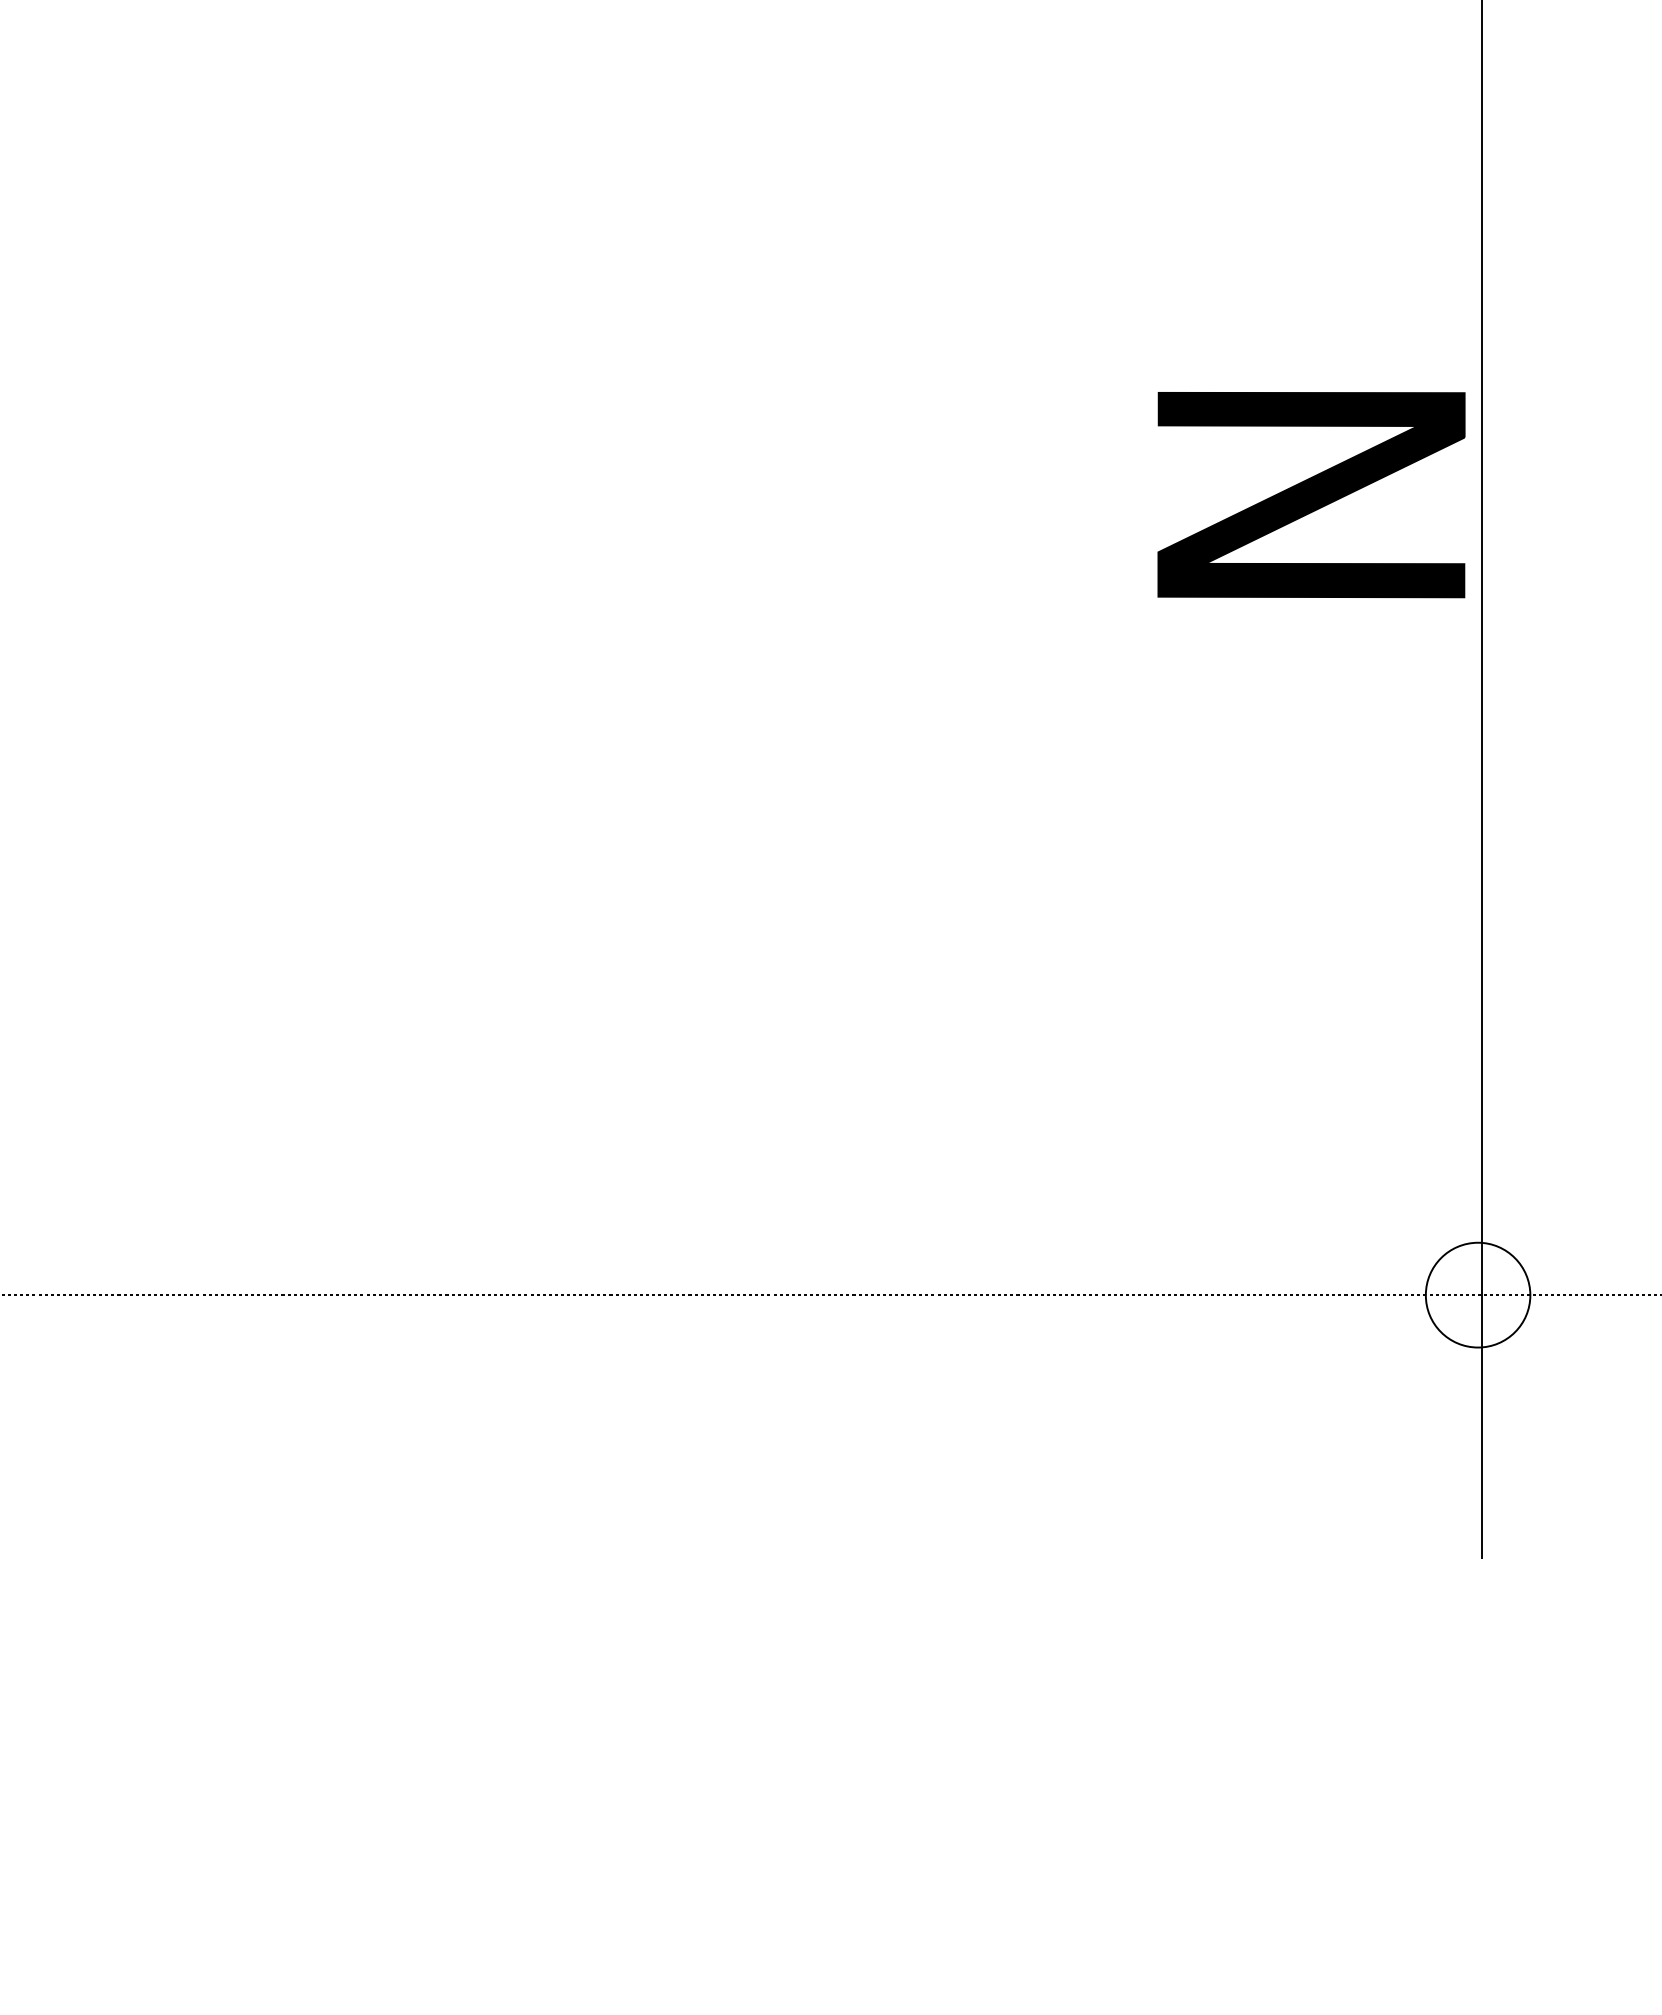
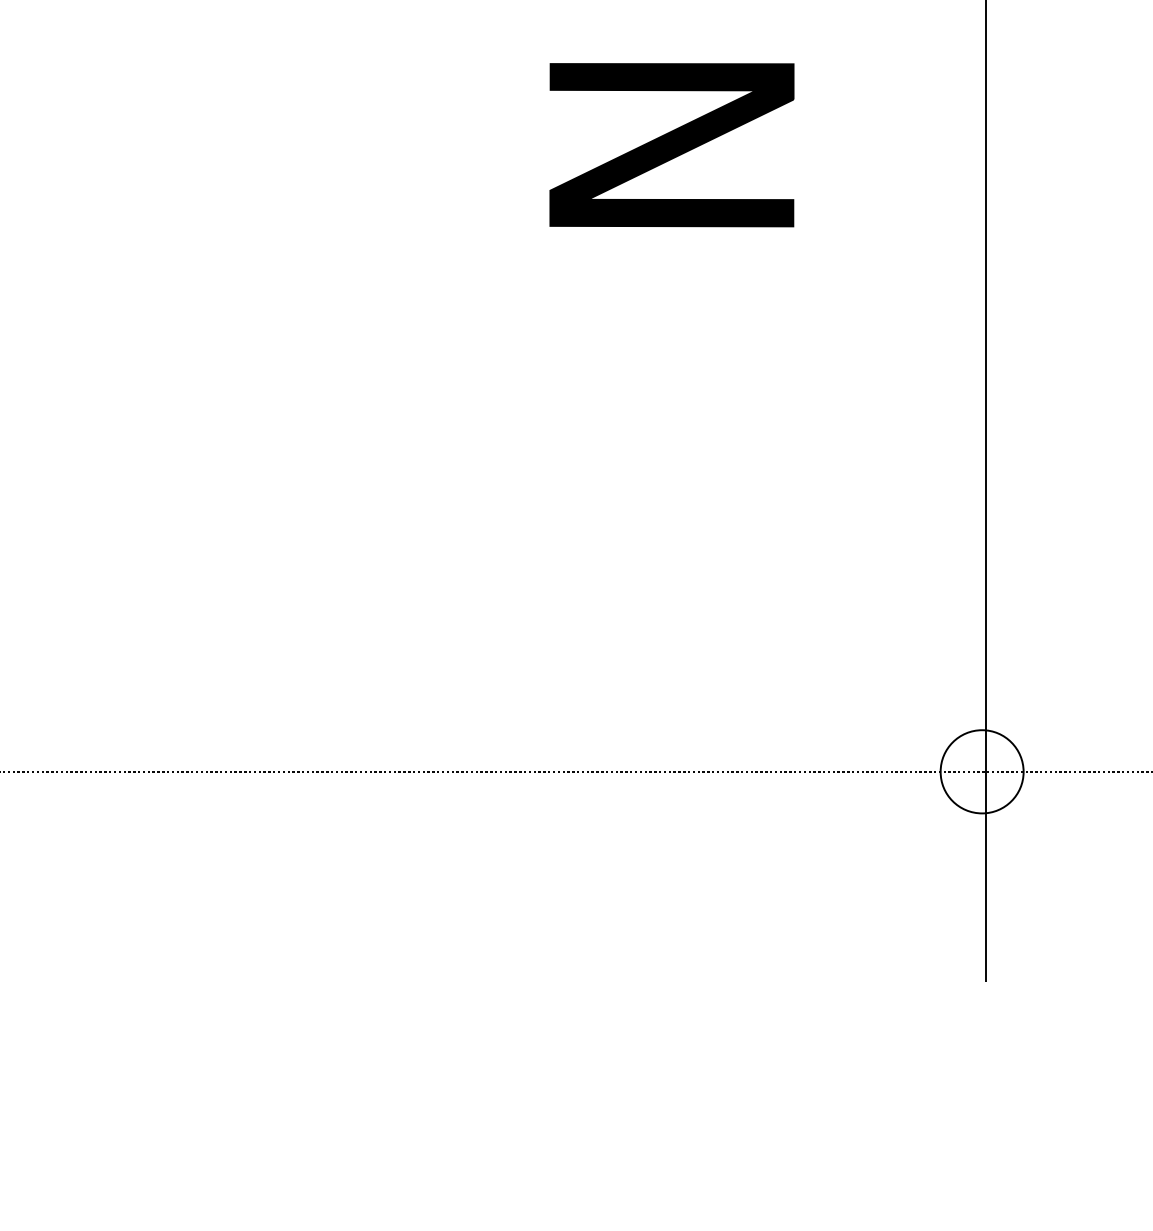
part: (1311, 495) -> (671, 145), moved

